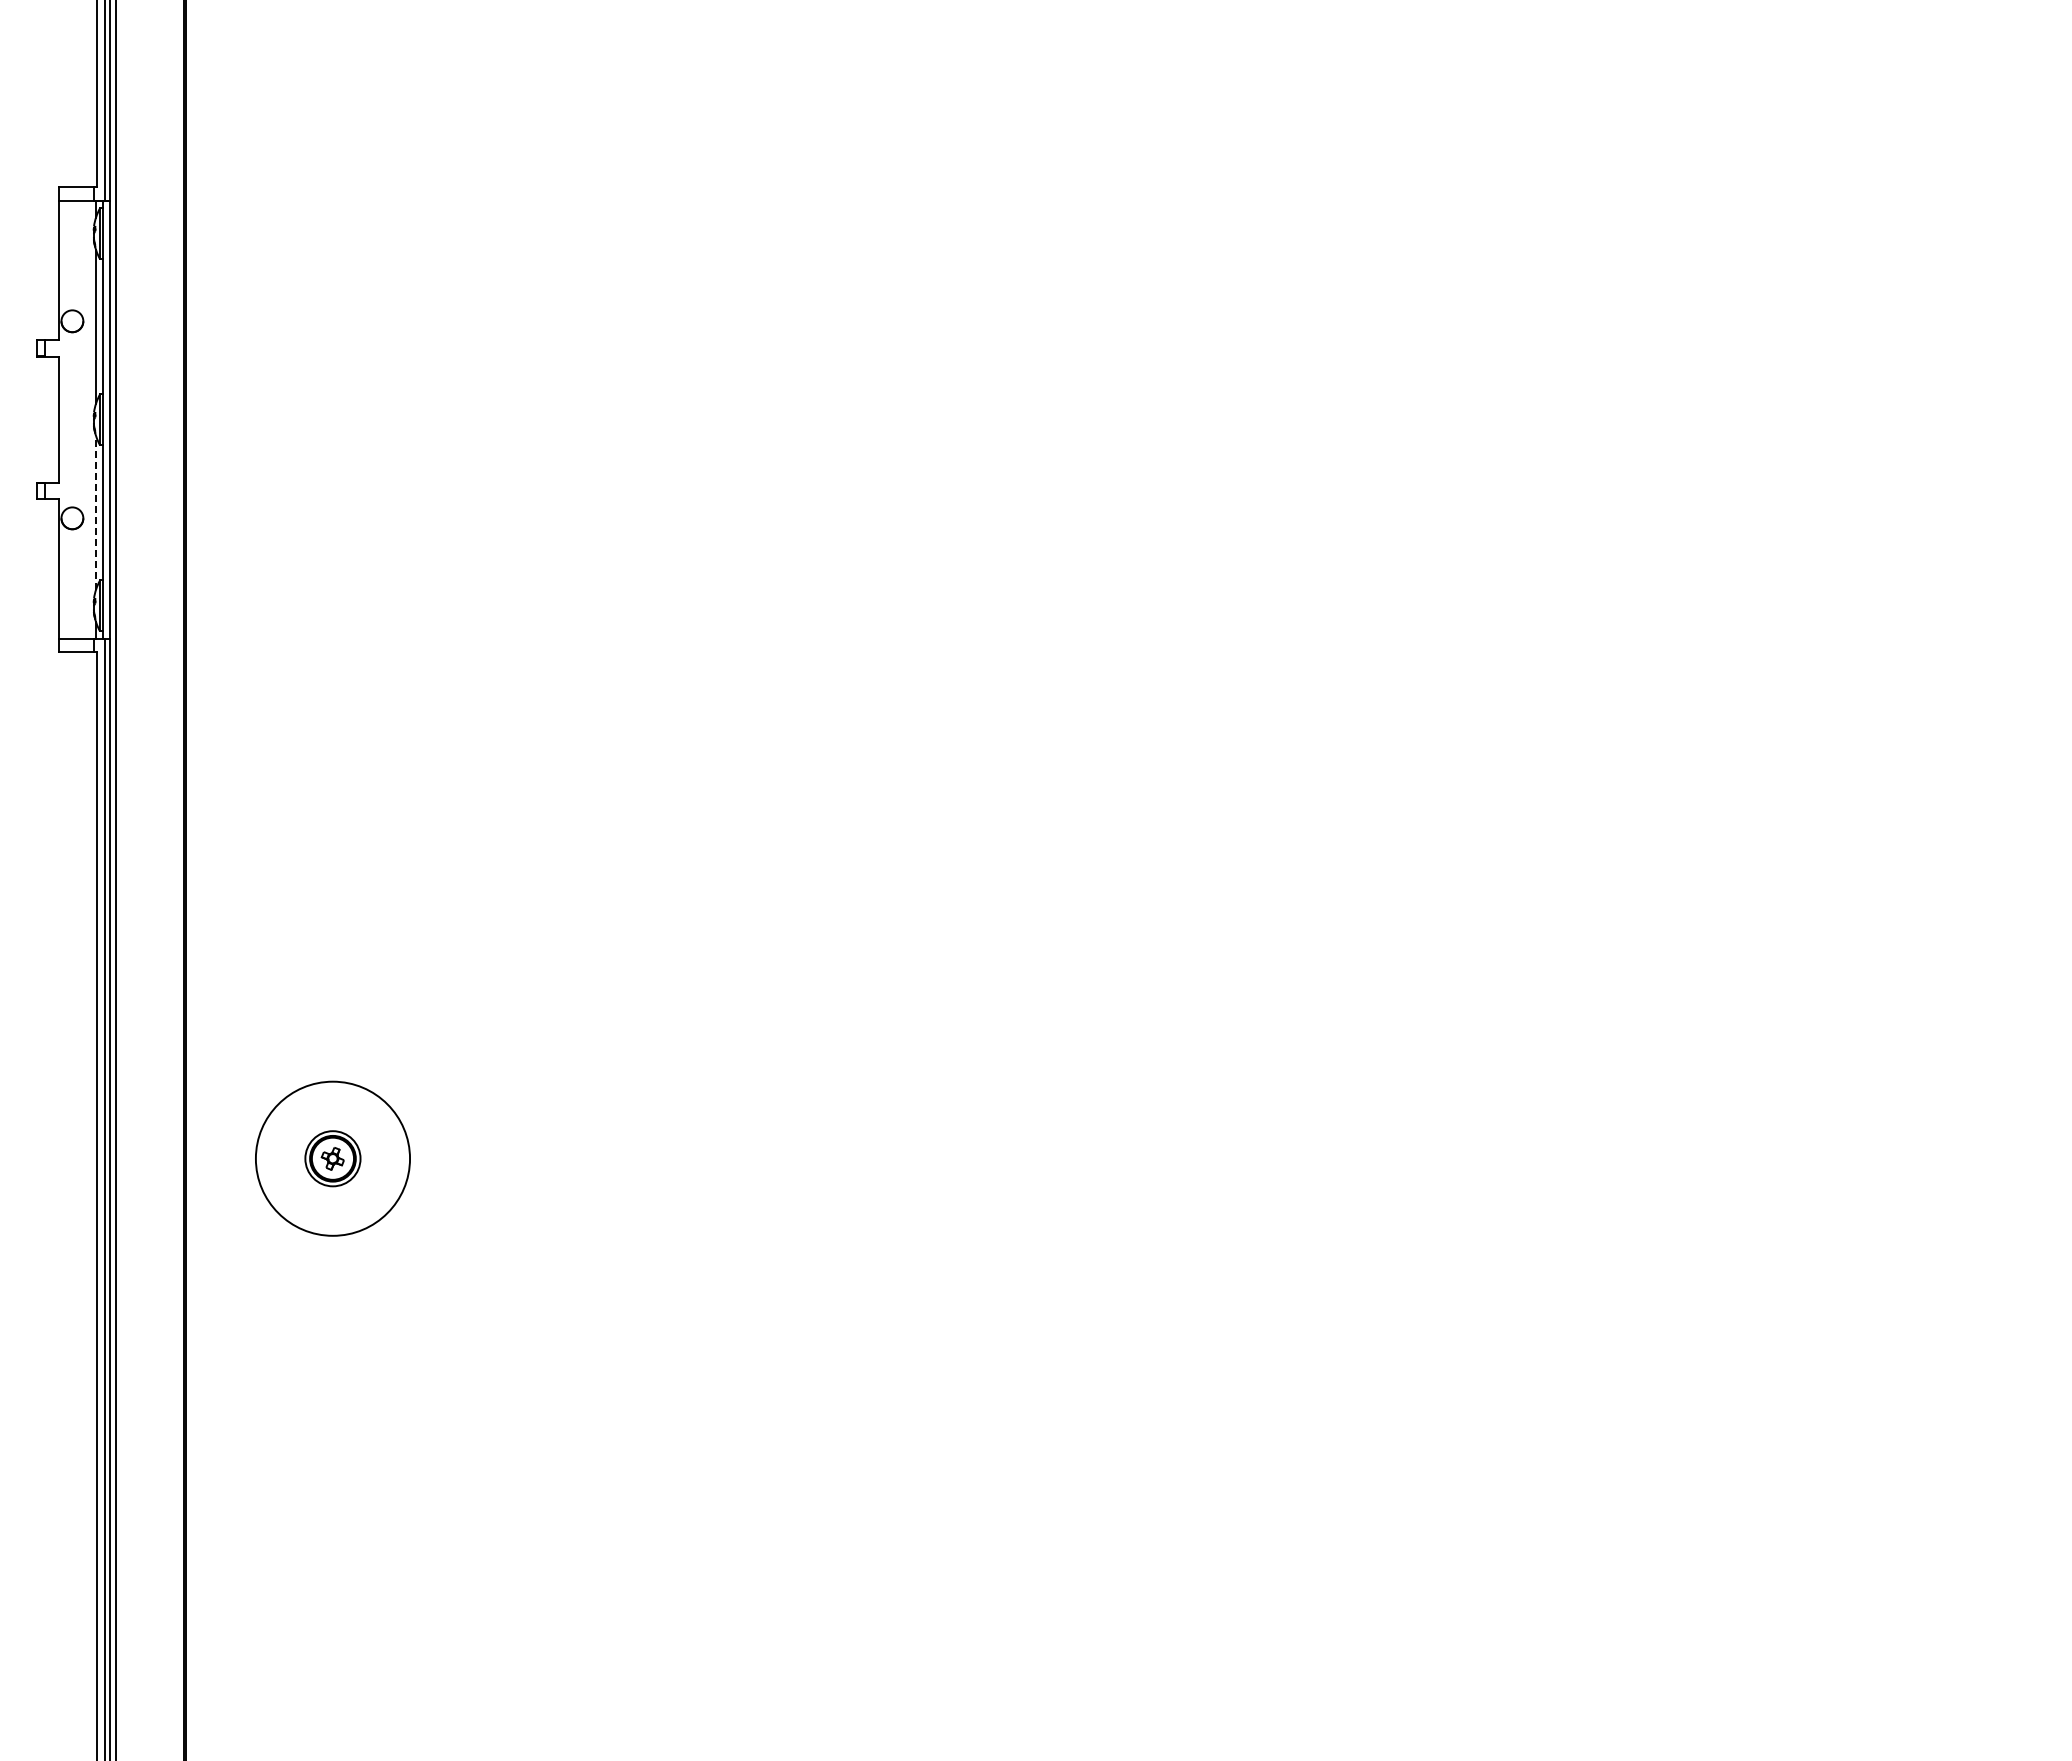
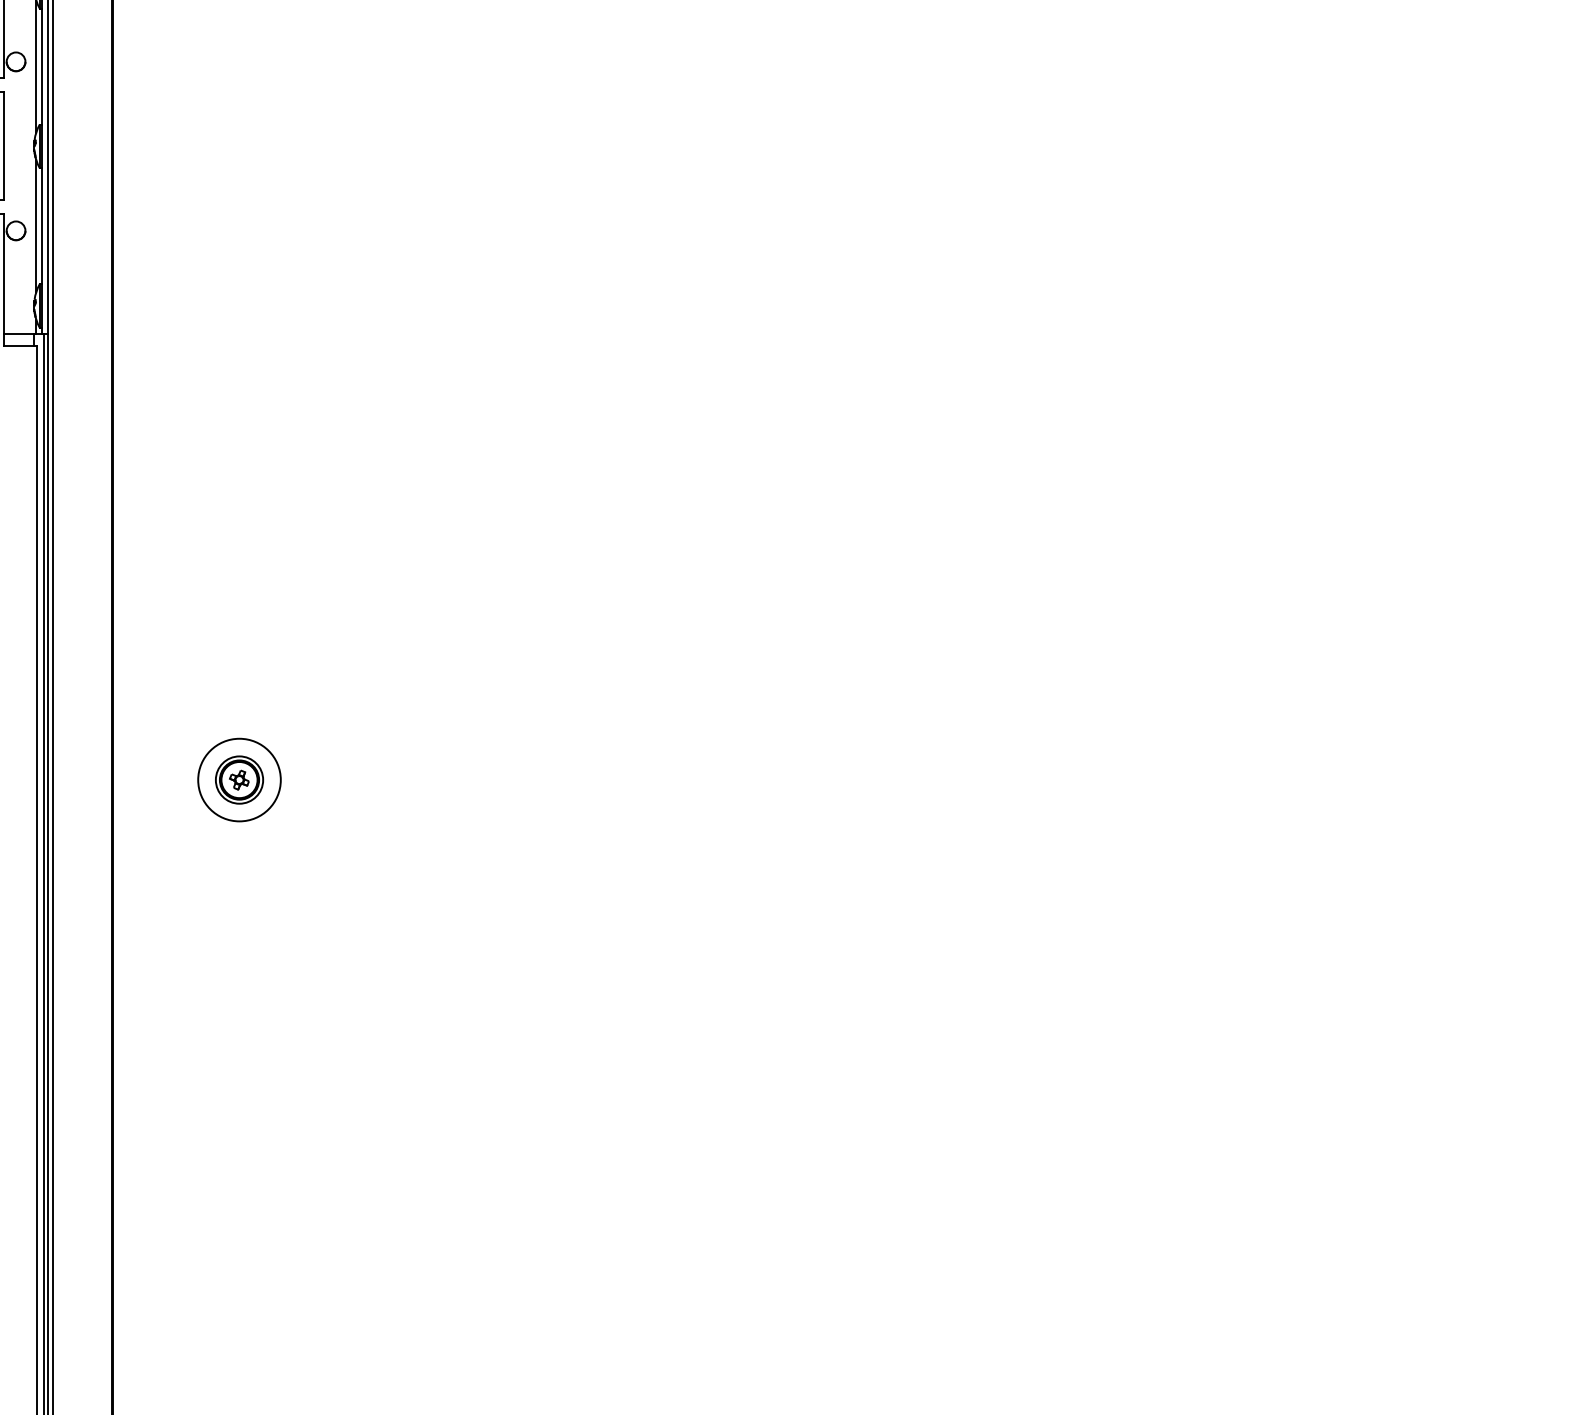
line: (95, 512) -> (35, 225), dashed -> solid
circle: (332, 1158) -> (239, 779), size x0.62

